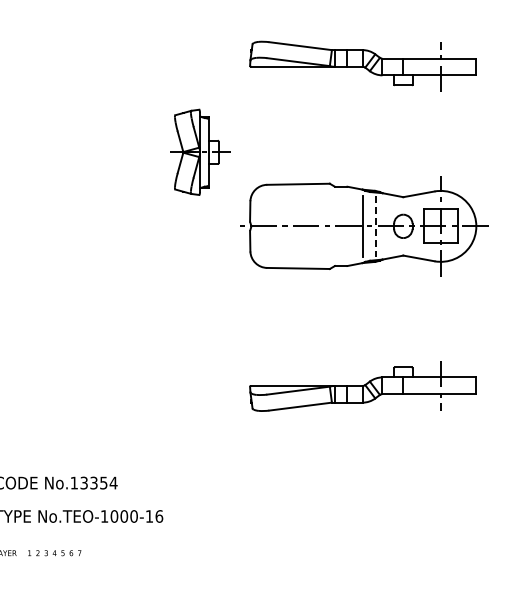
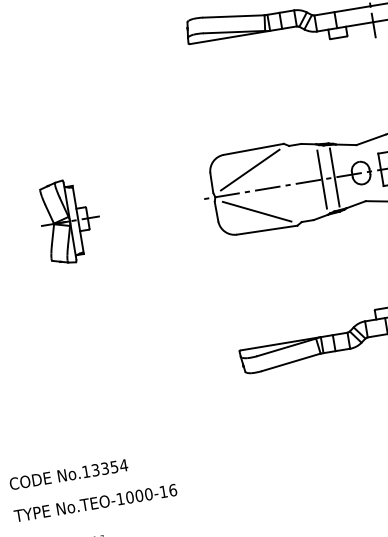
part: (200, 151) -> (70, 220), moved
line: (291, 204) -> (250, 169), added
line: (375, 226) -> (334, 177), dashed -> solid
line: (291, 247) -> (257, 211), added

